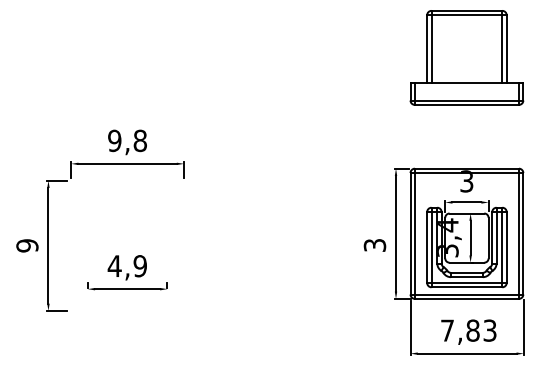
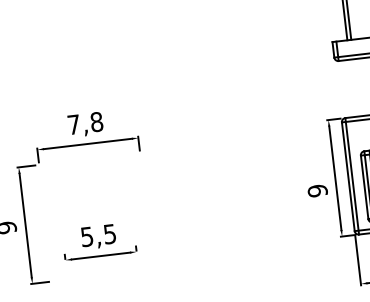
text: (114, 140) -> (73, 124), 9,8 -> 7,8
text: (374, 245) -> (317, 191), 3 -> 9
text: (126, 266) -> (97, 235), 4,9 -> 5,5

